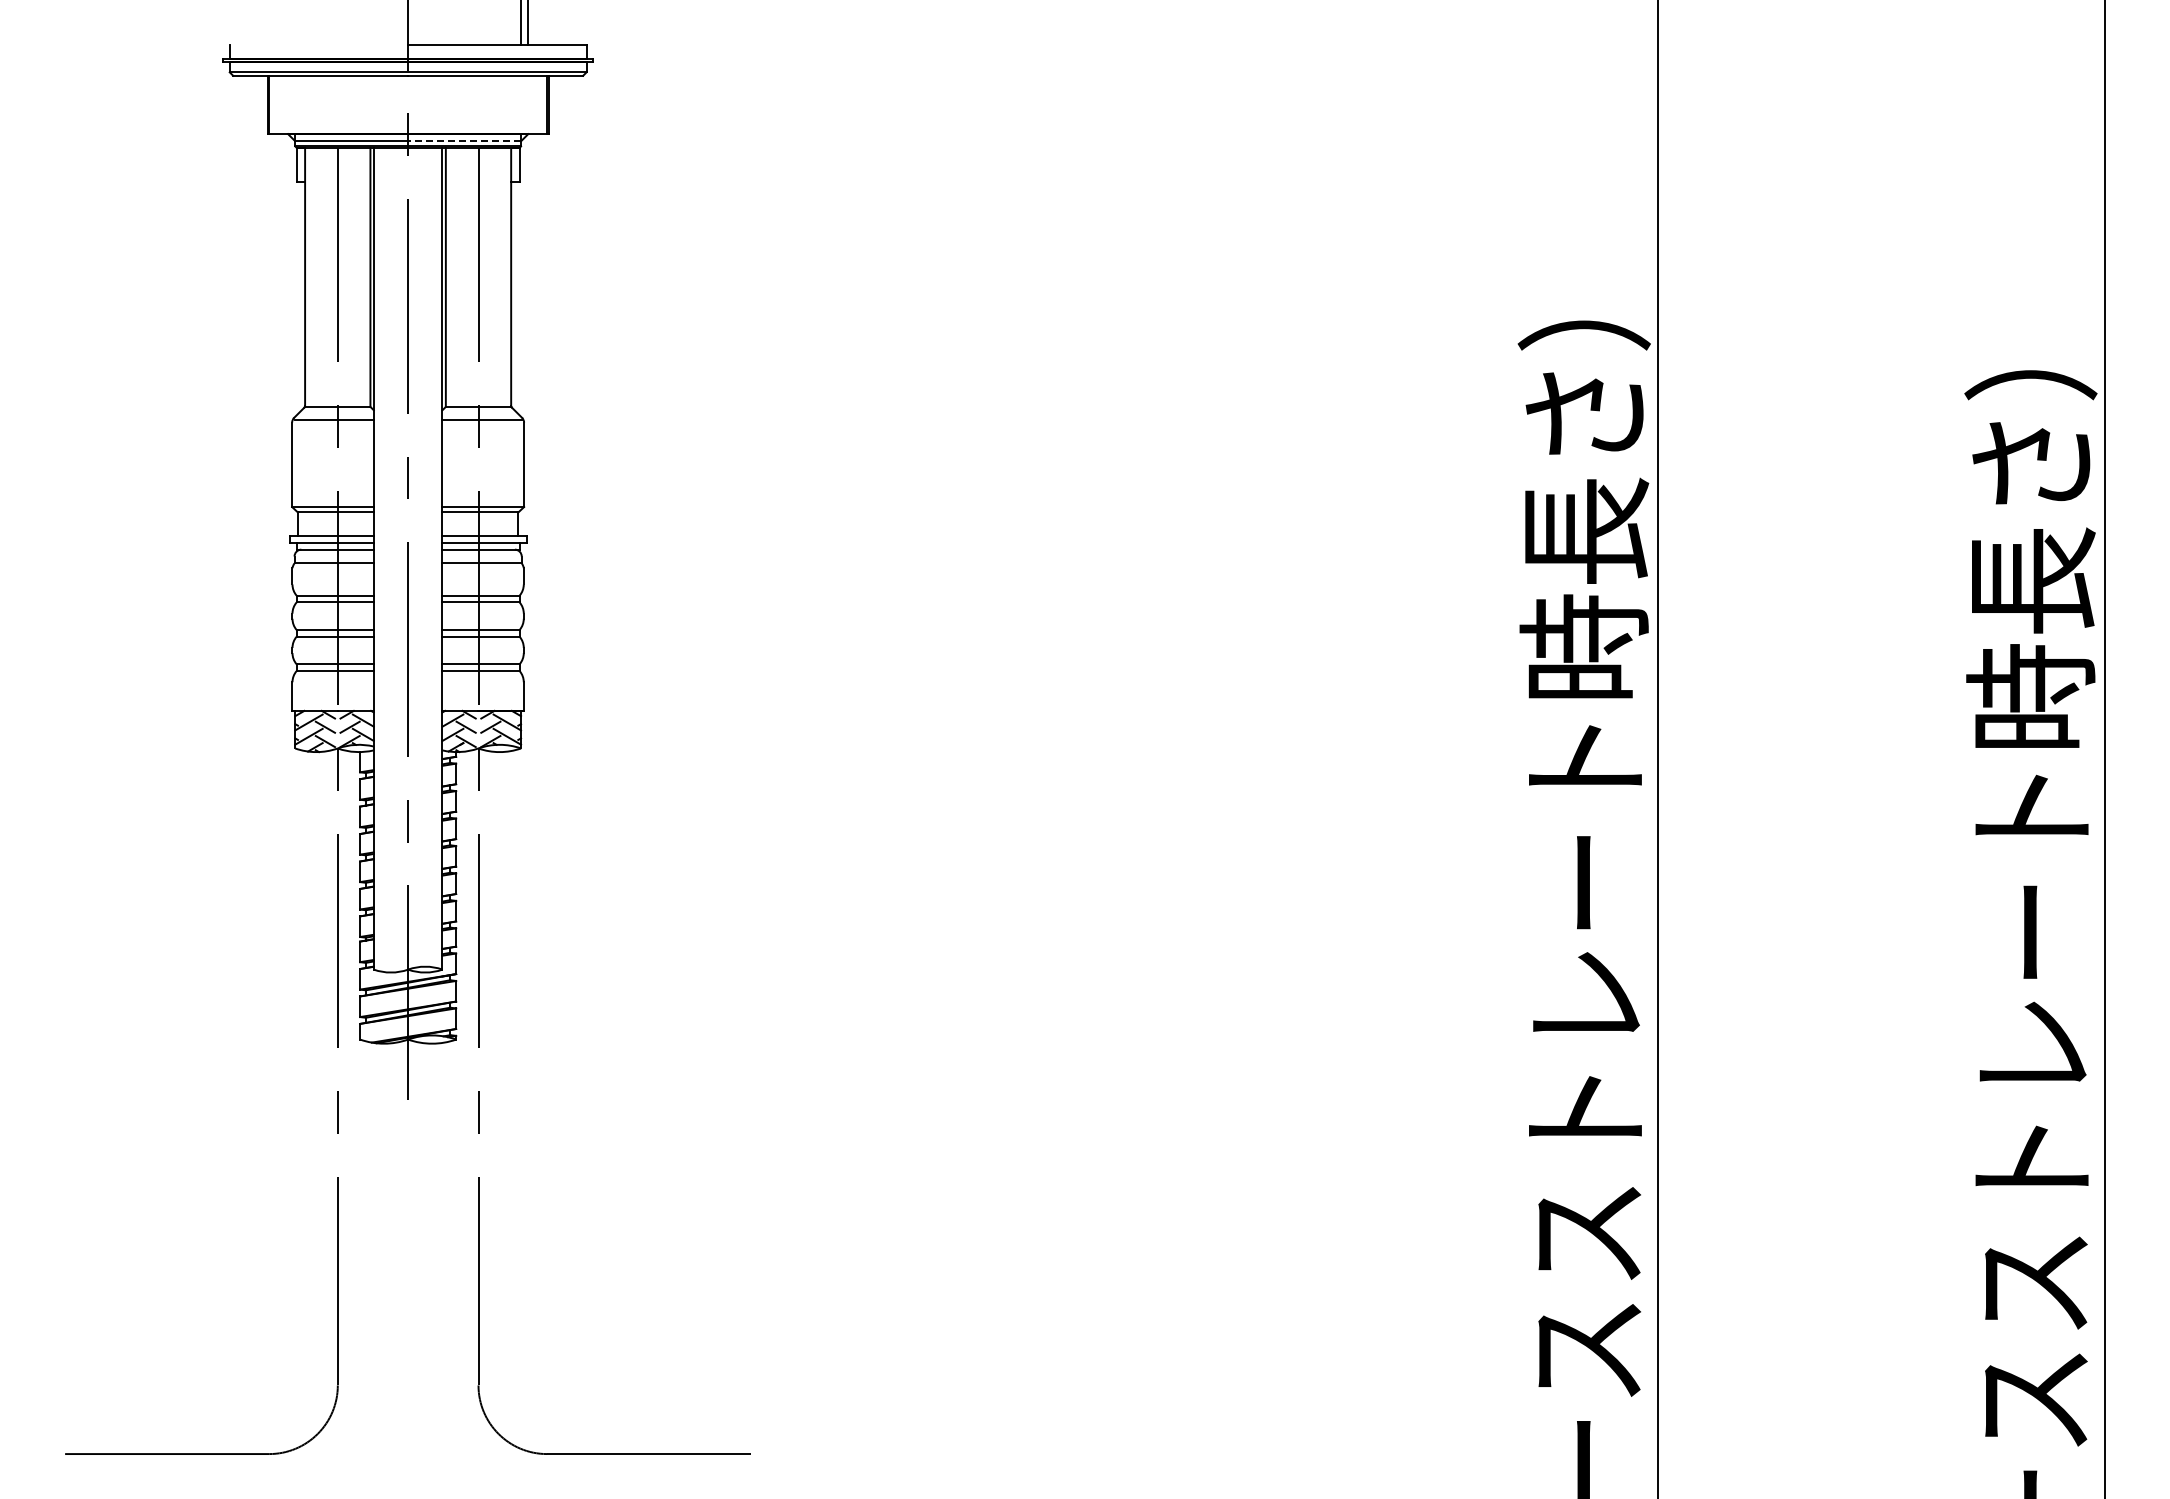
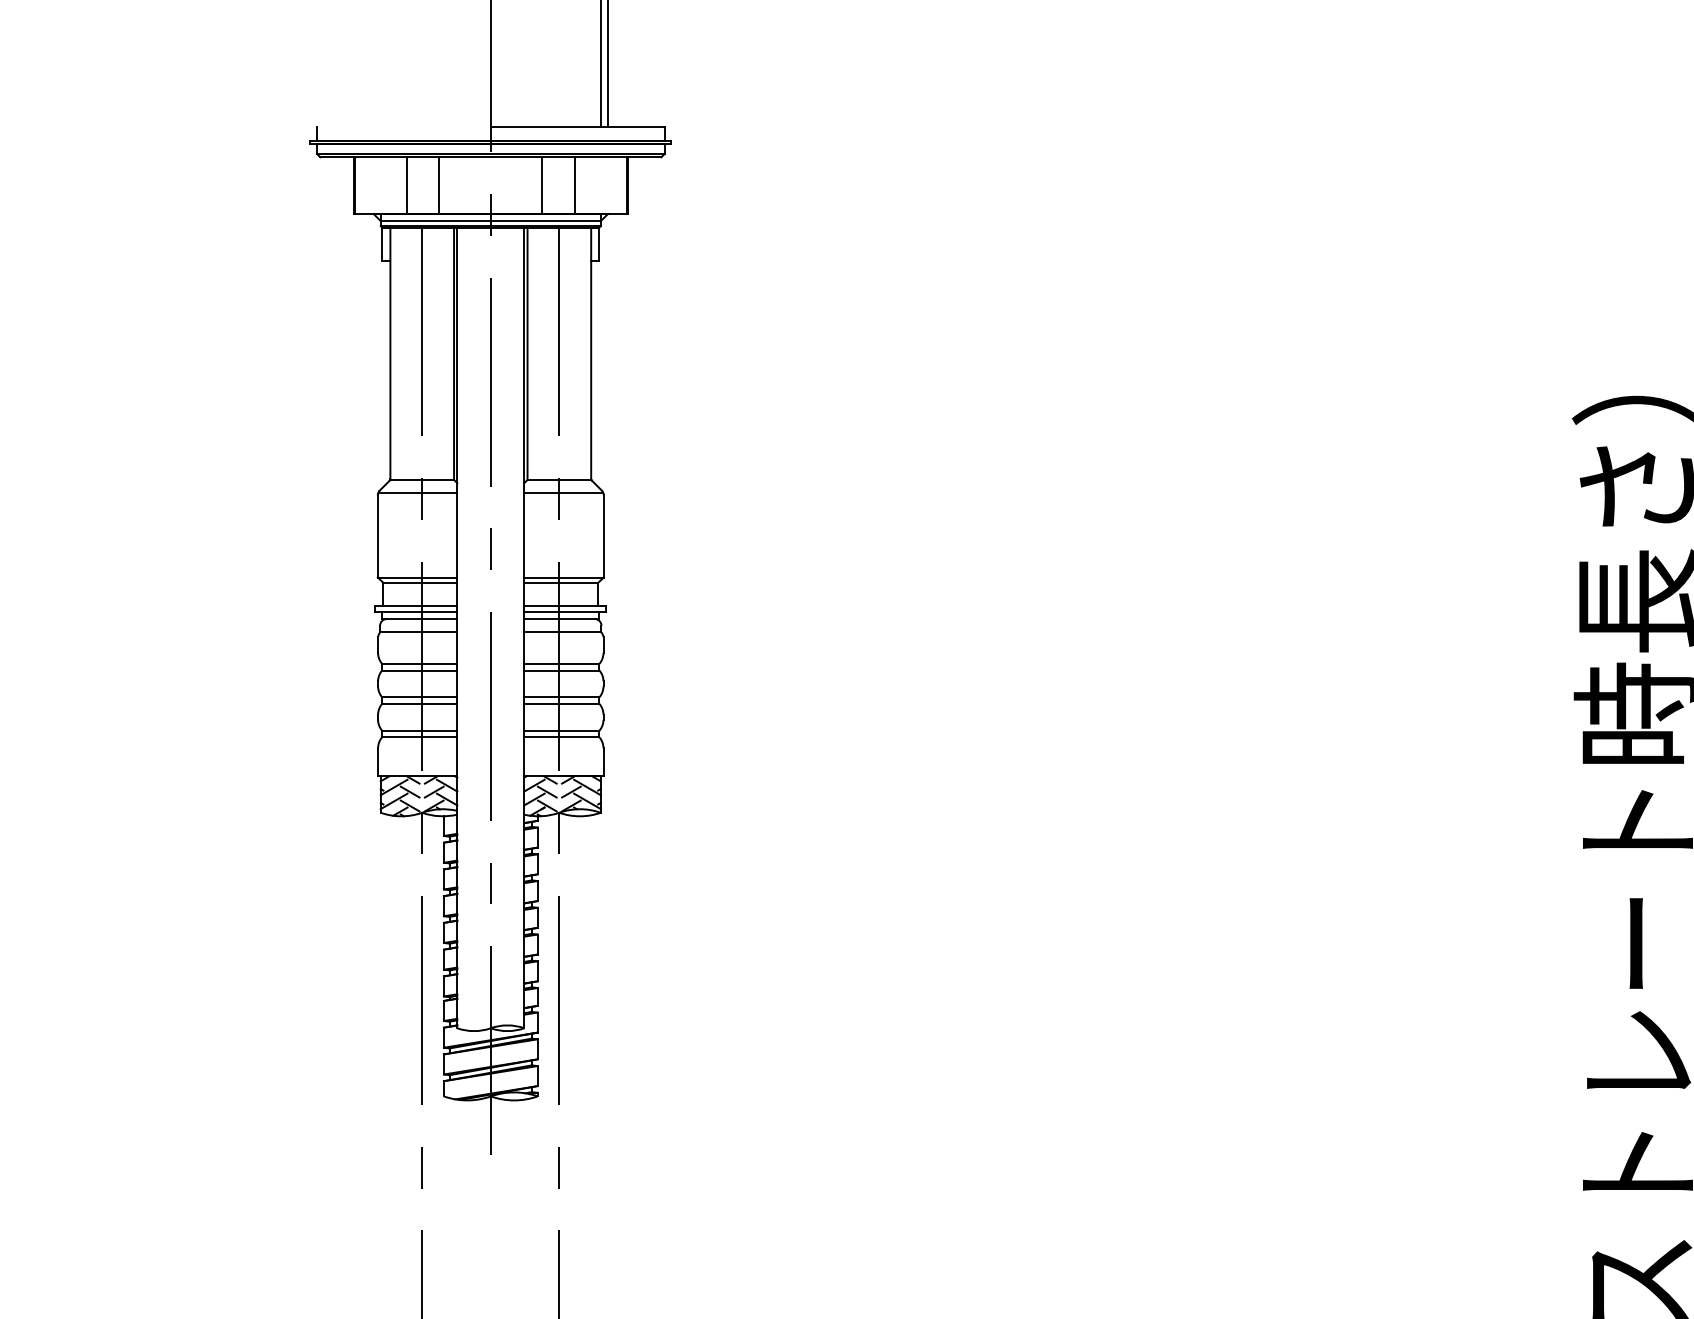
line: (321, 104) -> (406, 185), added
line: (355, 104) -> (439, 185), added
line: (460, 104) -> (541, 185), added
line: (494, 104) -> (574, 185), added
line: (464, 140) -> (545, 220), dashed -> solid

